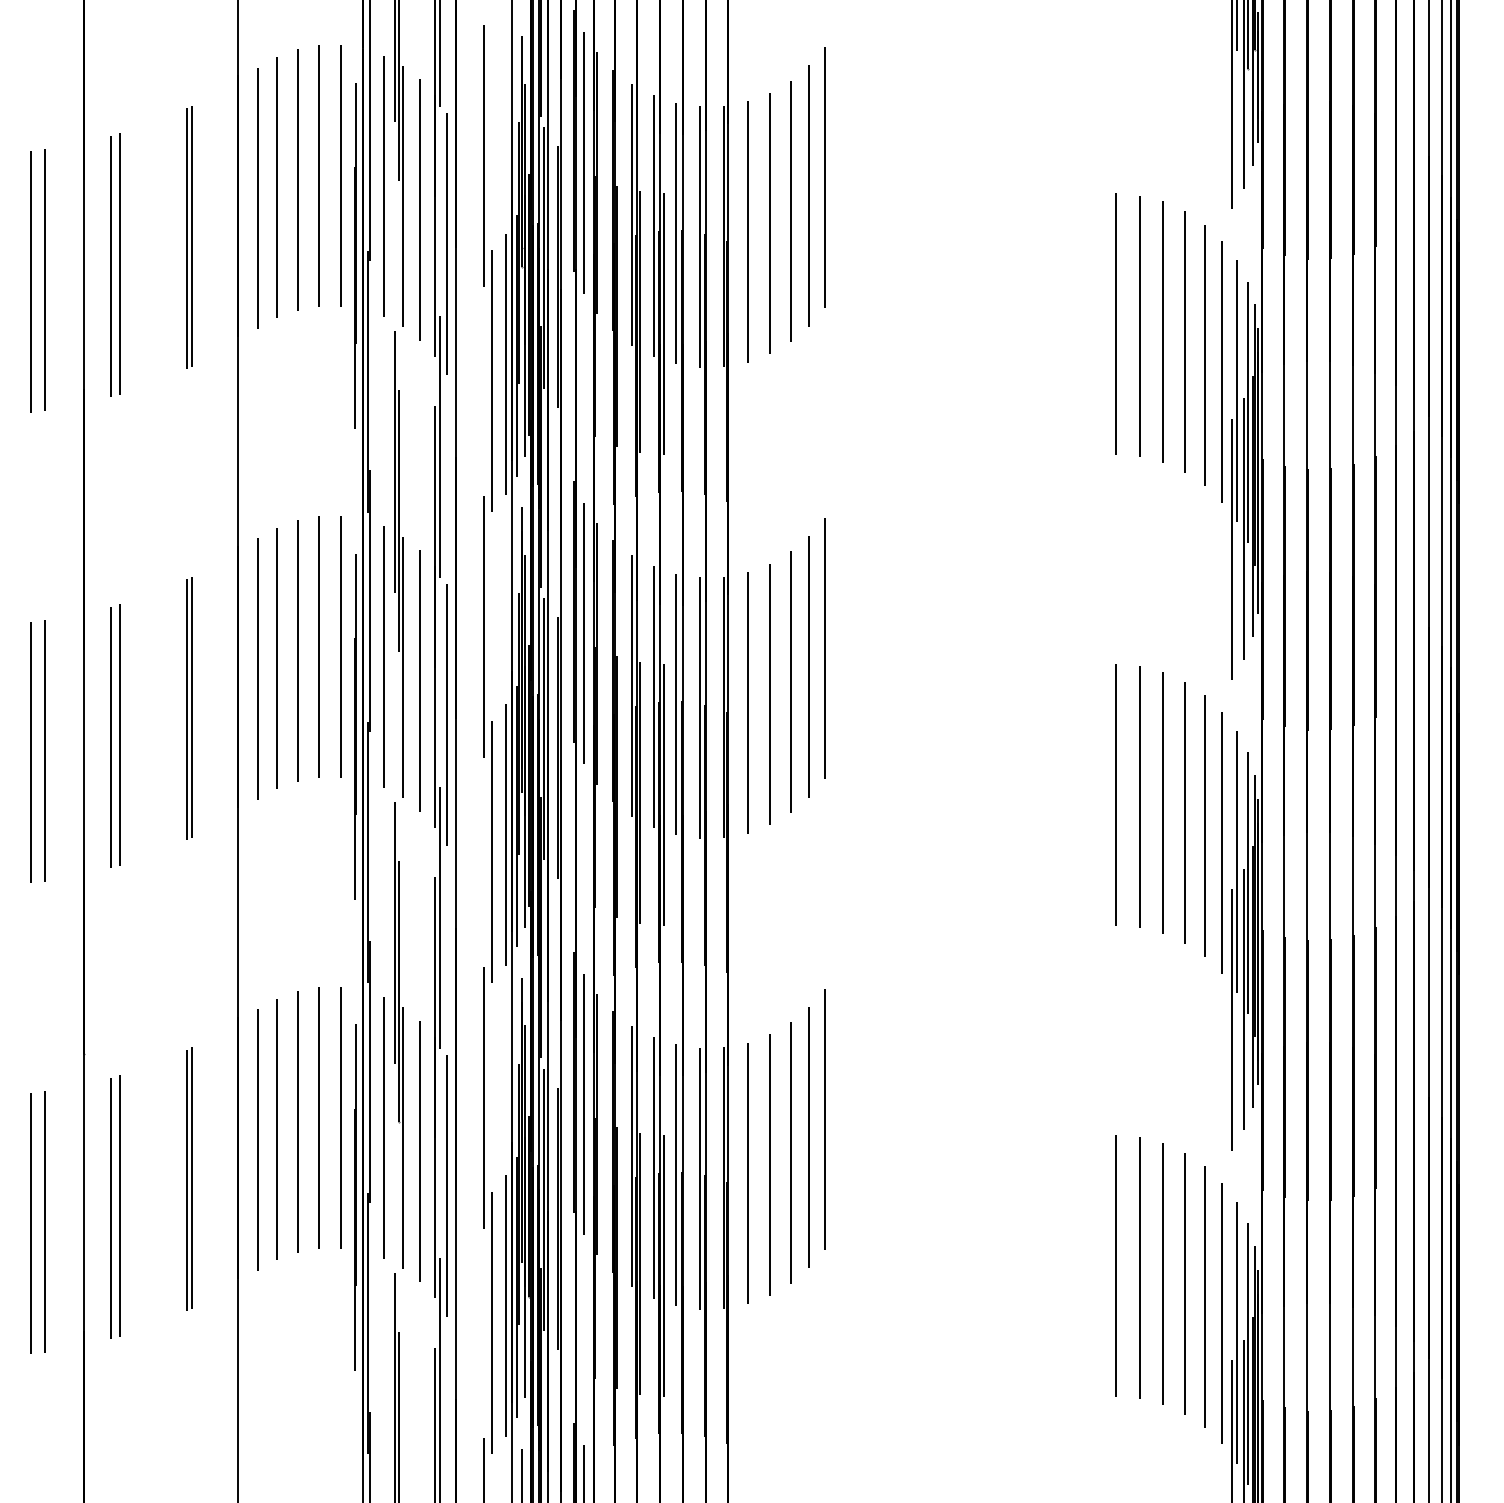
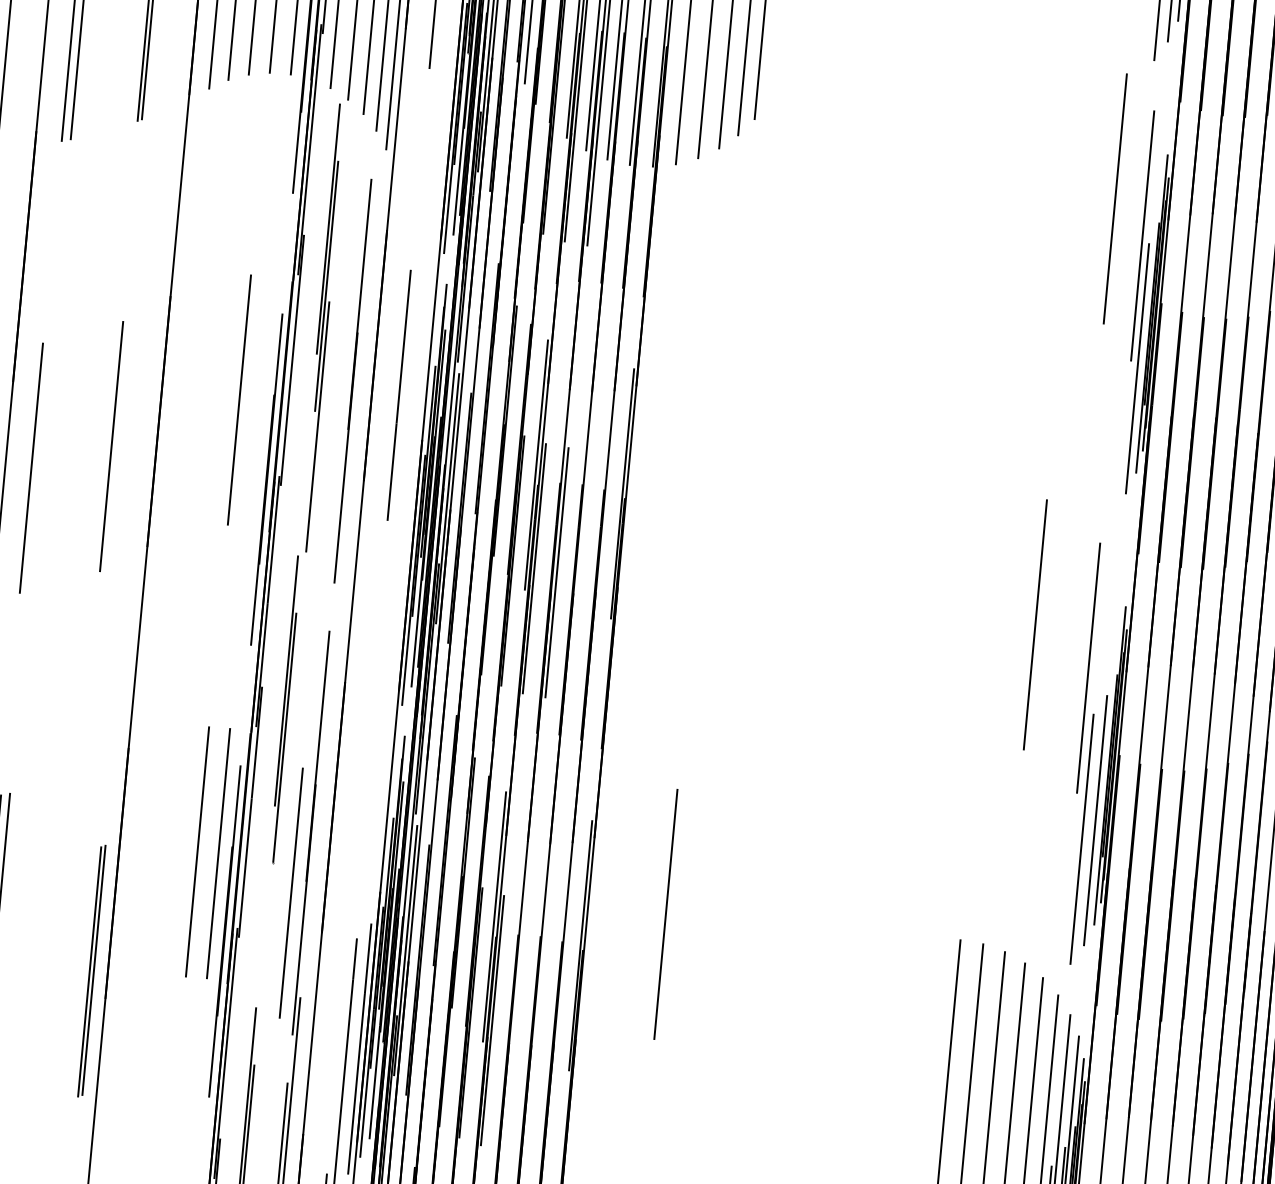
line: (1116, 324) -> (1033, 161), removed
line: (1139, 326) -> (1055, 165), removed
line: (1163, 332) -> (1077, 173), removed
line: (1185, 341) -> (1097, 183), removed
line: (505, 364) -> (443, 145), removed
line: (1222, 371) -> (1130, 215), removed
line: (492, 380) -> (429, 159), removed
line: (1247, 412) -> (1151, 257), removed
line: (439, 447) -> (372, 219), removed
line: (1231, 549) -> (1123, 387), removed
line: (583, 633) -> (494, 410), removed
line: (341, 646) -> (260, 401), removed
line: (824, 648) -> (724, 446), removed
line: (297, 650) -> (218, 401), removed
line: (383, 656) -> (300, 414), removed
line: (277, 658) -> (198, 407), removed
line: (809, 666) -> (708, 462), removed
line: (258, 669) -> (179, 416), removed
line: (420, 680) -> (333, 441), removed
line: (790, 682) -> (688, 475), removed
line: (770, 694) -> (668, 485), removed
line: (653, 696) -> (555, 477), removed
line: (747, 702) -> (645, 491), removed
line: (676, 704) -> (577, 486), removed
line: (700, 707) -> (599, 491), removed
line: (187, 709) -> (107, 448), removed
line: (447, 714) -> (356, 476), removed
line: (120, 734) -> (40, 466), removed
line: (1116, 794) -> (991, 612), removed
line: (1139, 796) -> (1013, 616), removed
line: (1184, 812) -> (1054, 635), removed
line: (1204, 825) -> (1073, 650), removed
line: (505, 835) -> (401, 597), removed
line: (492, 851) -> (387, 611), removed
line: (1236, 861) -> (1100, 687), removed
line: (1247, 883) -> (1109, 709), removed
line: (439, 917) -> (330, 670), removed
line: (483, 1097) -> (356, 846), removed
line: (583, 1104) -> (452, 862), removed
line: (824, 1119) -> (682, 898), removed
line: (297, 1121) -> (176, 853), removed
line: (383, 1127) -> (258, 866), removed
line: (277, 1129) -> (156, 859), removed
line: (402, 1138) -> (275, 879), removed
line: (257, 1139) -> (136, 867), removed
line: (790, 1152) -> (646, 926), removed
line: (770, 1164) -> (626, 936), removed
line: (653, 1167) -> (513, 929), removed
line: (747, 1173) -> (603, 943), removed
line: (676, 1175) -> (535, 938), removed
part: (189, 1178) -> (91, 970), moved
line: (700, 1178) -> (557, 943), removed
line: (447, 1185) -> (314, 928), removed
line: (664, 1265) -> (515, 1024), removed

